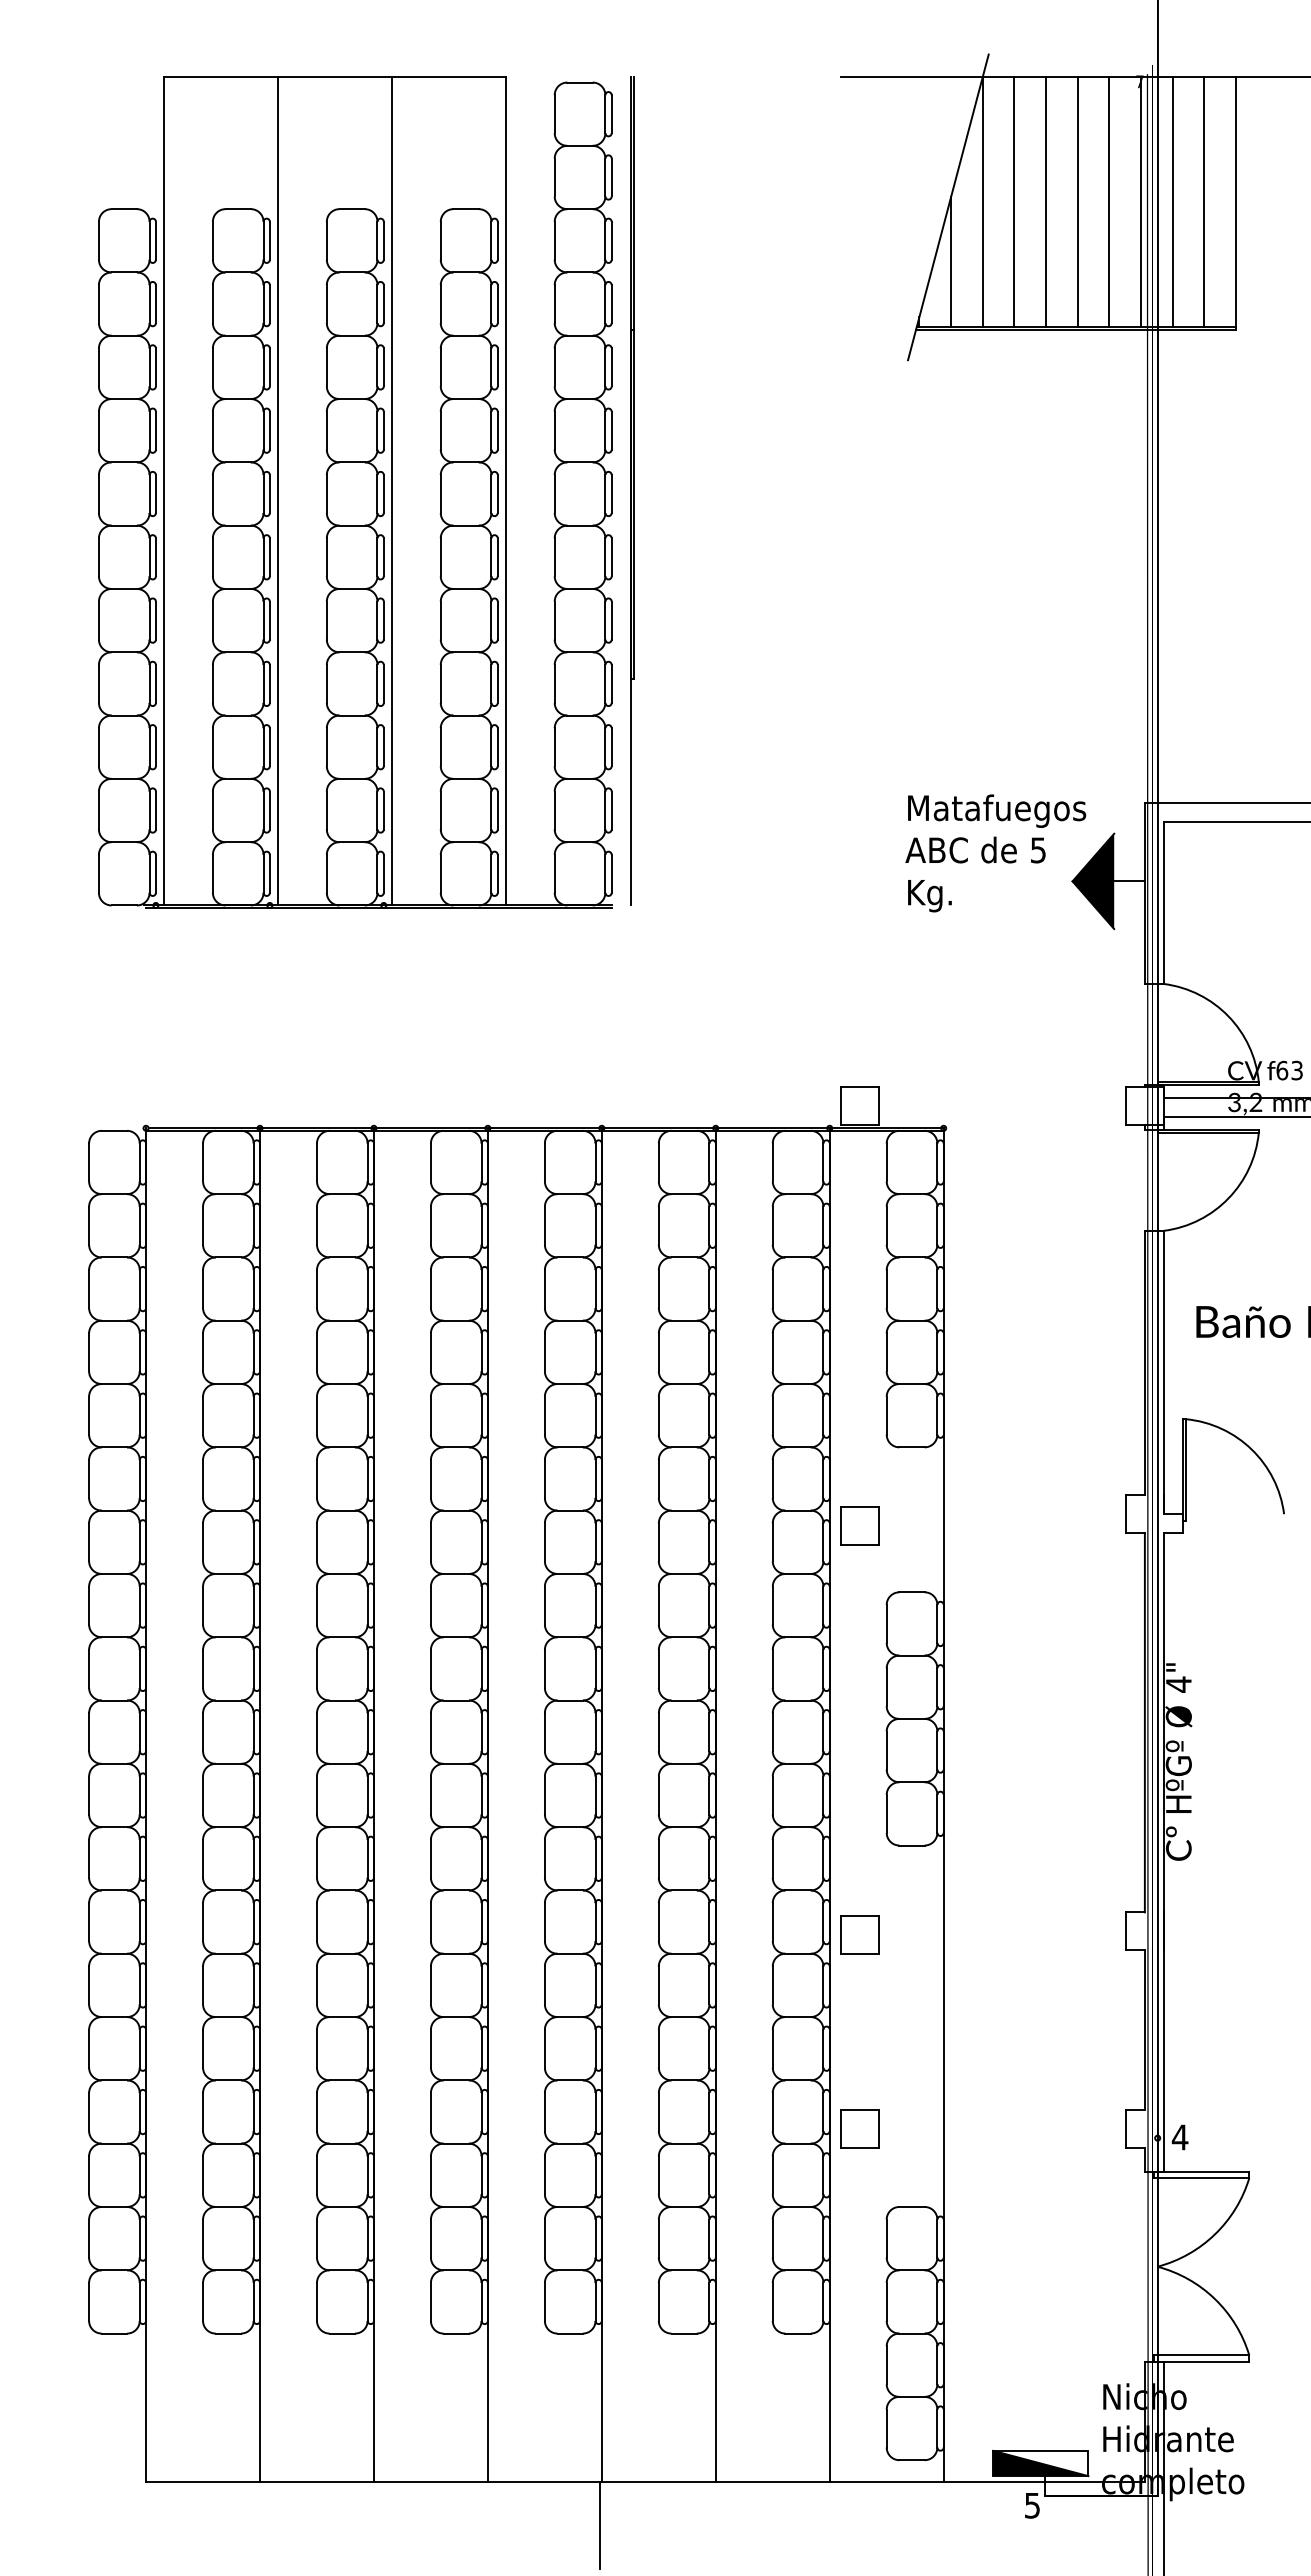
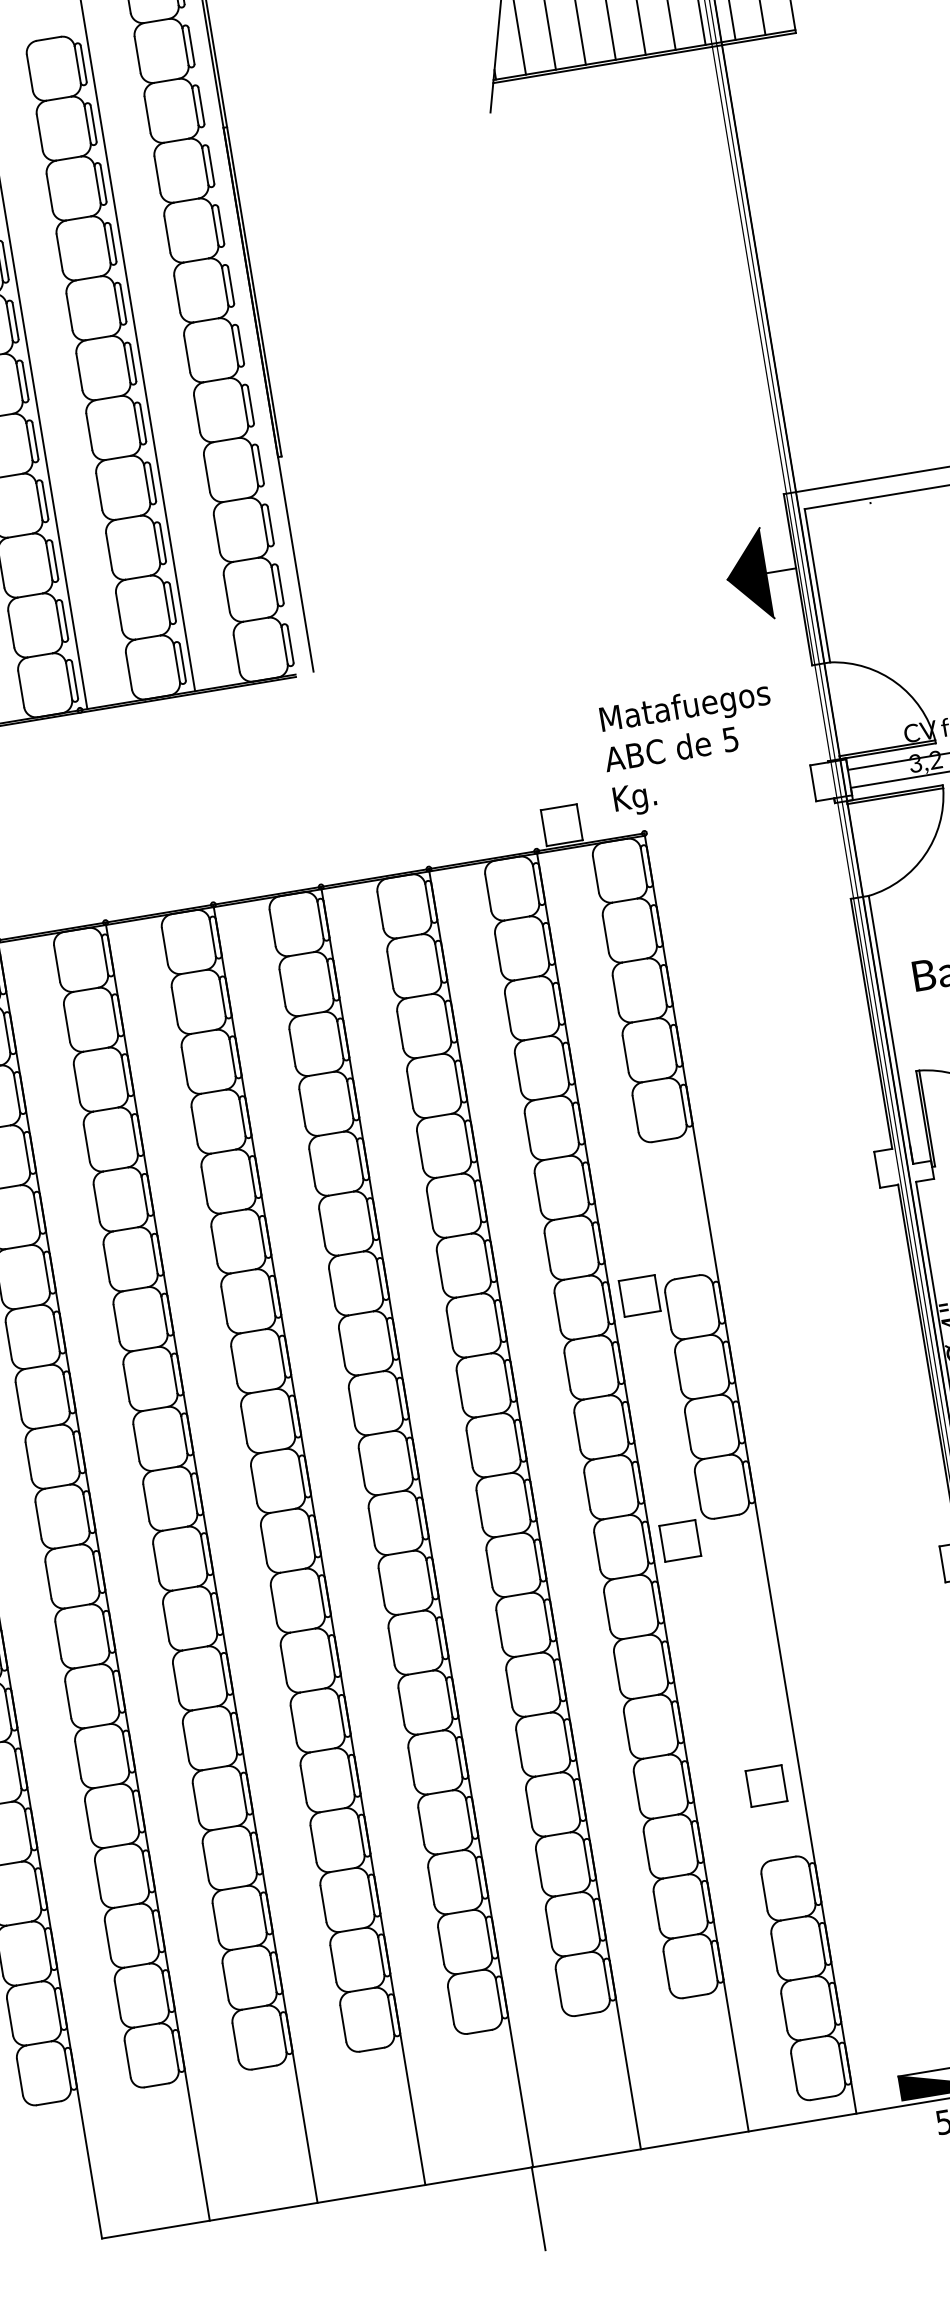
text: (995, 853) -> (690, 749), moved
part: (859, 1525) -> (639, 1296), moved
part: (859, 1934) -> (679, 1540), moved
part: (859, 2128) -> (765, 1785), moved

